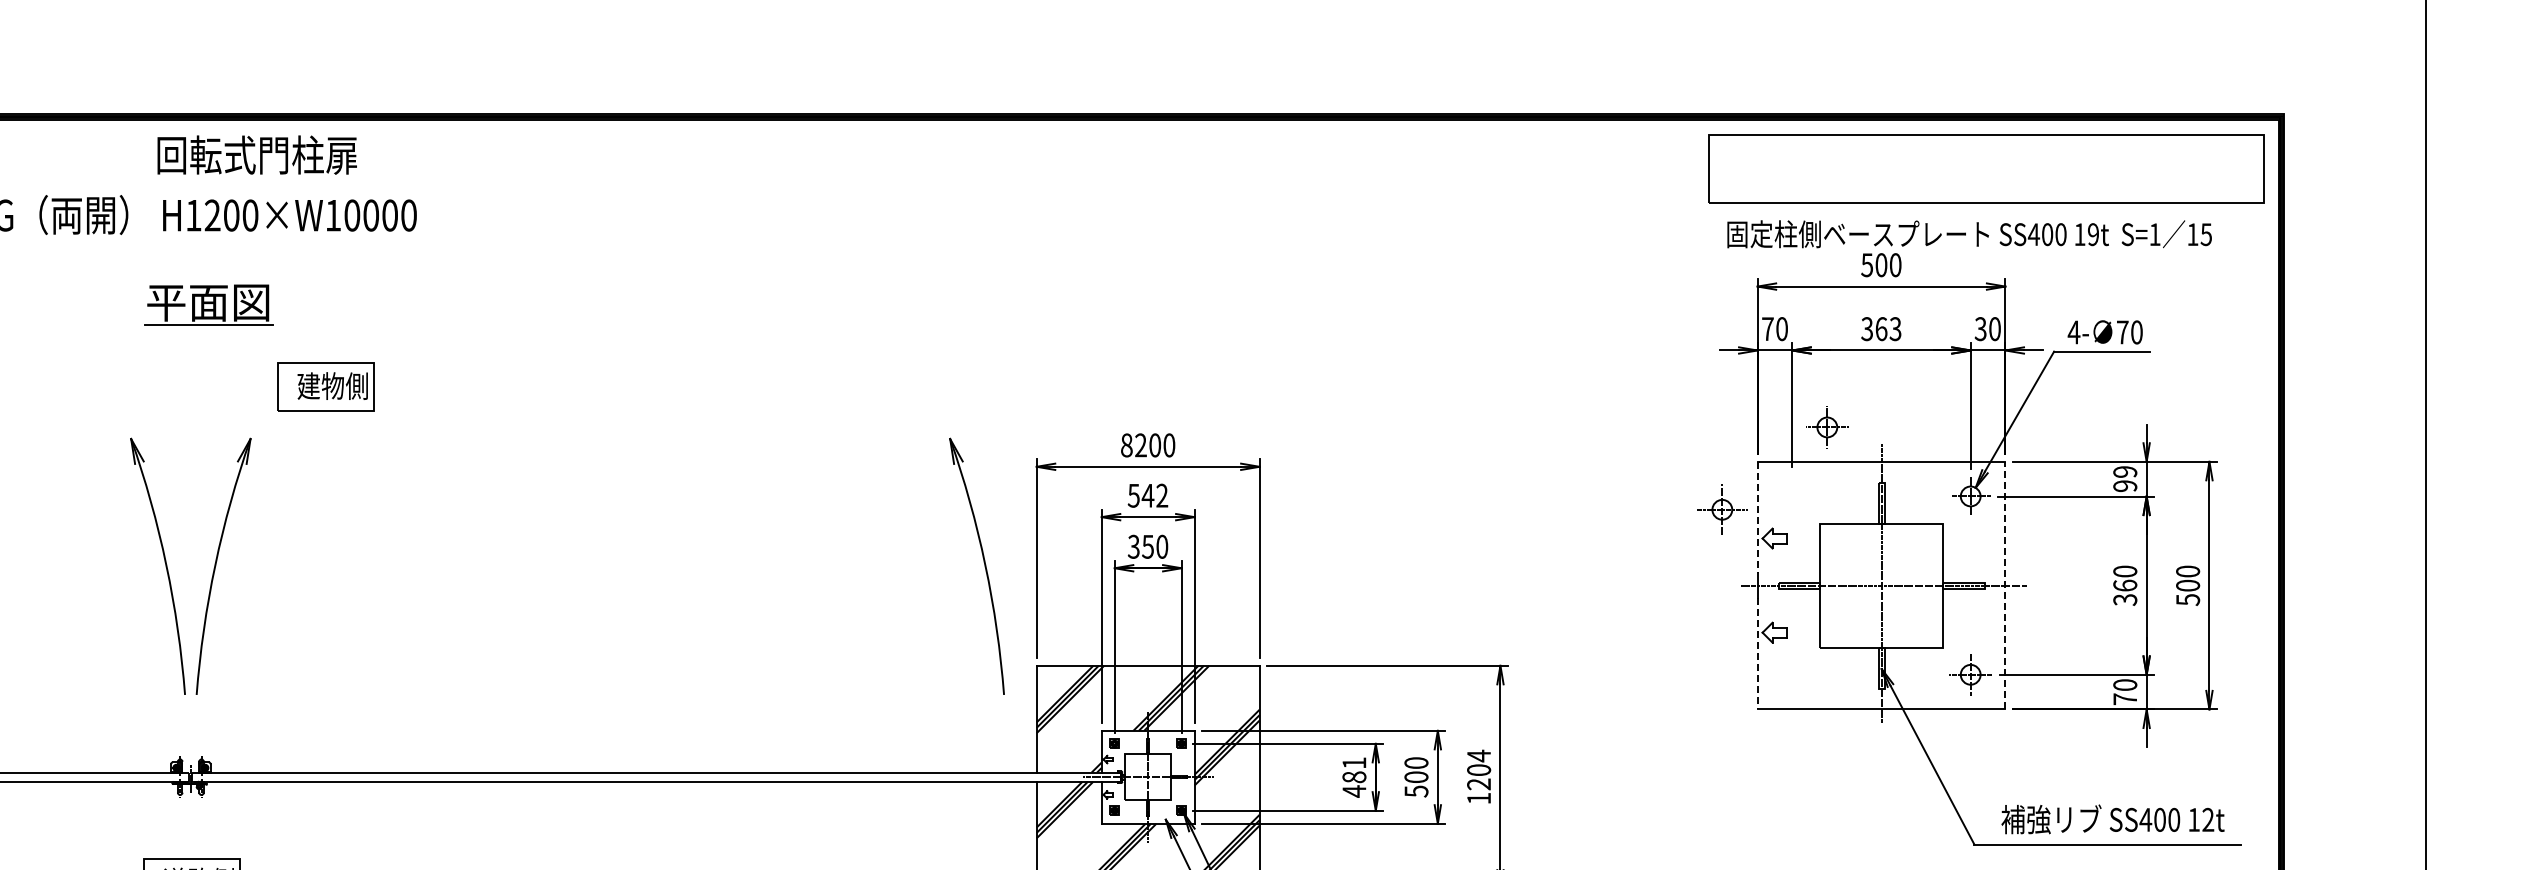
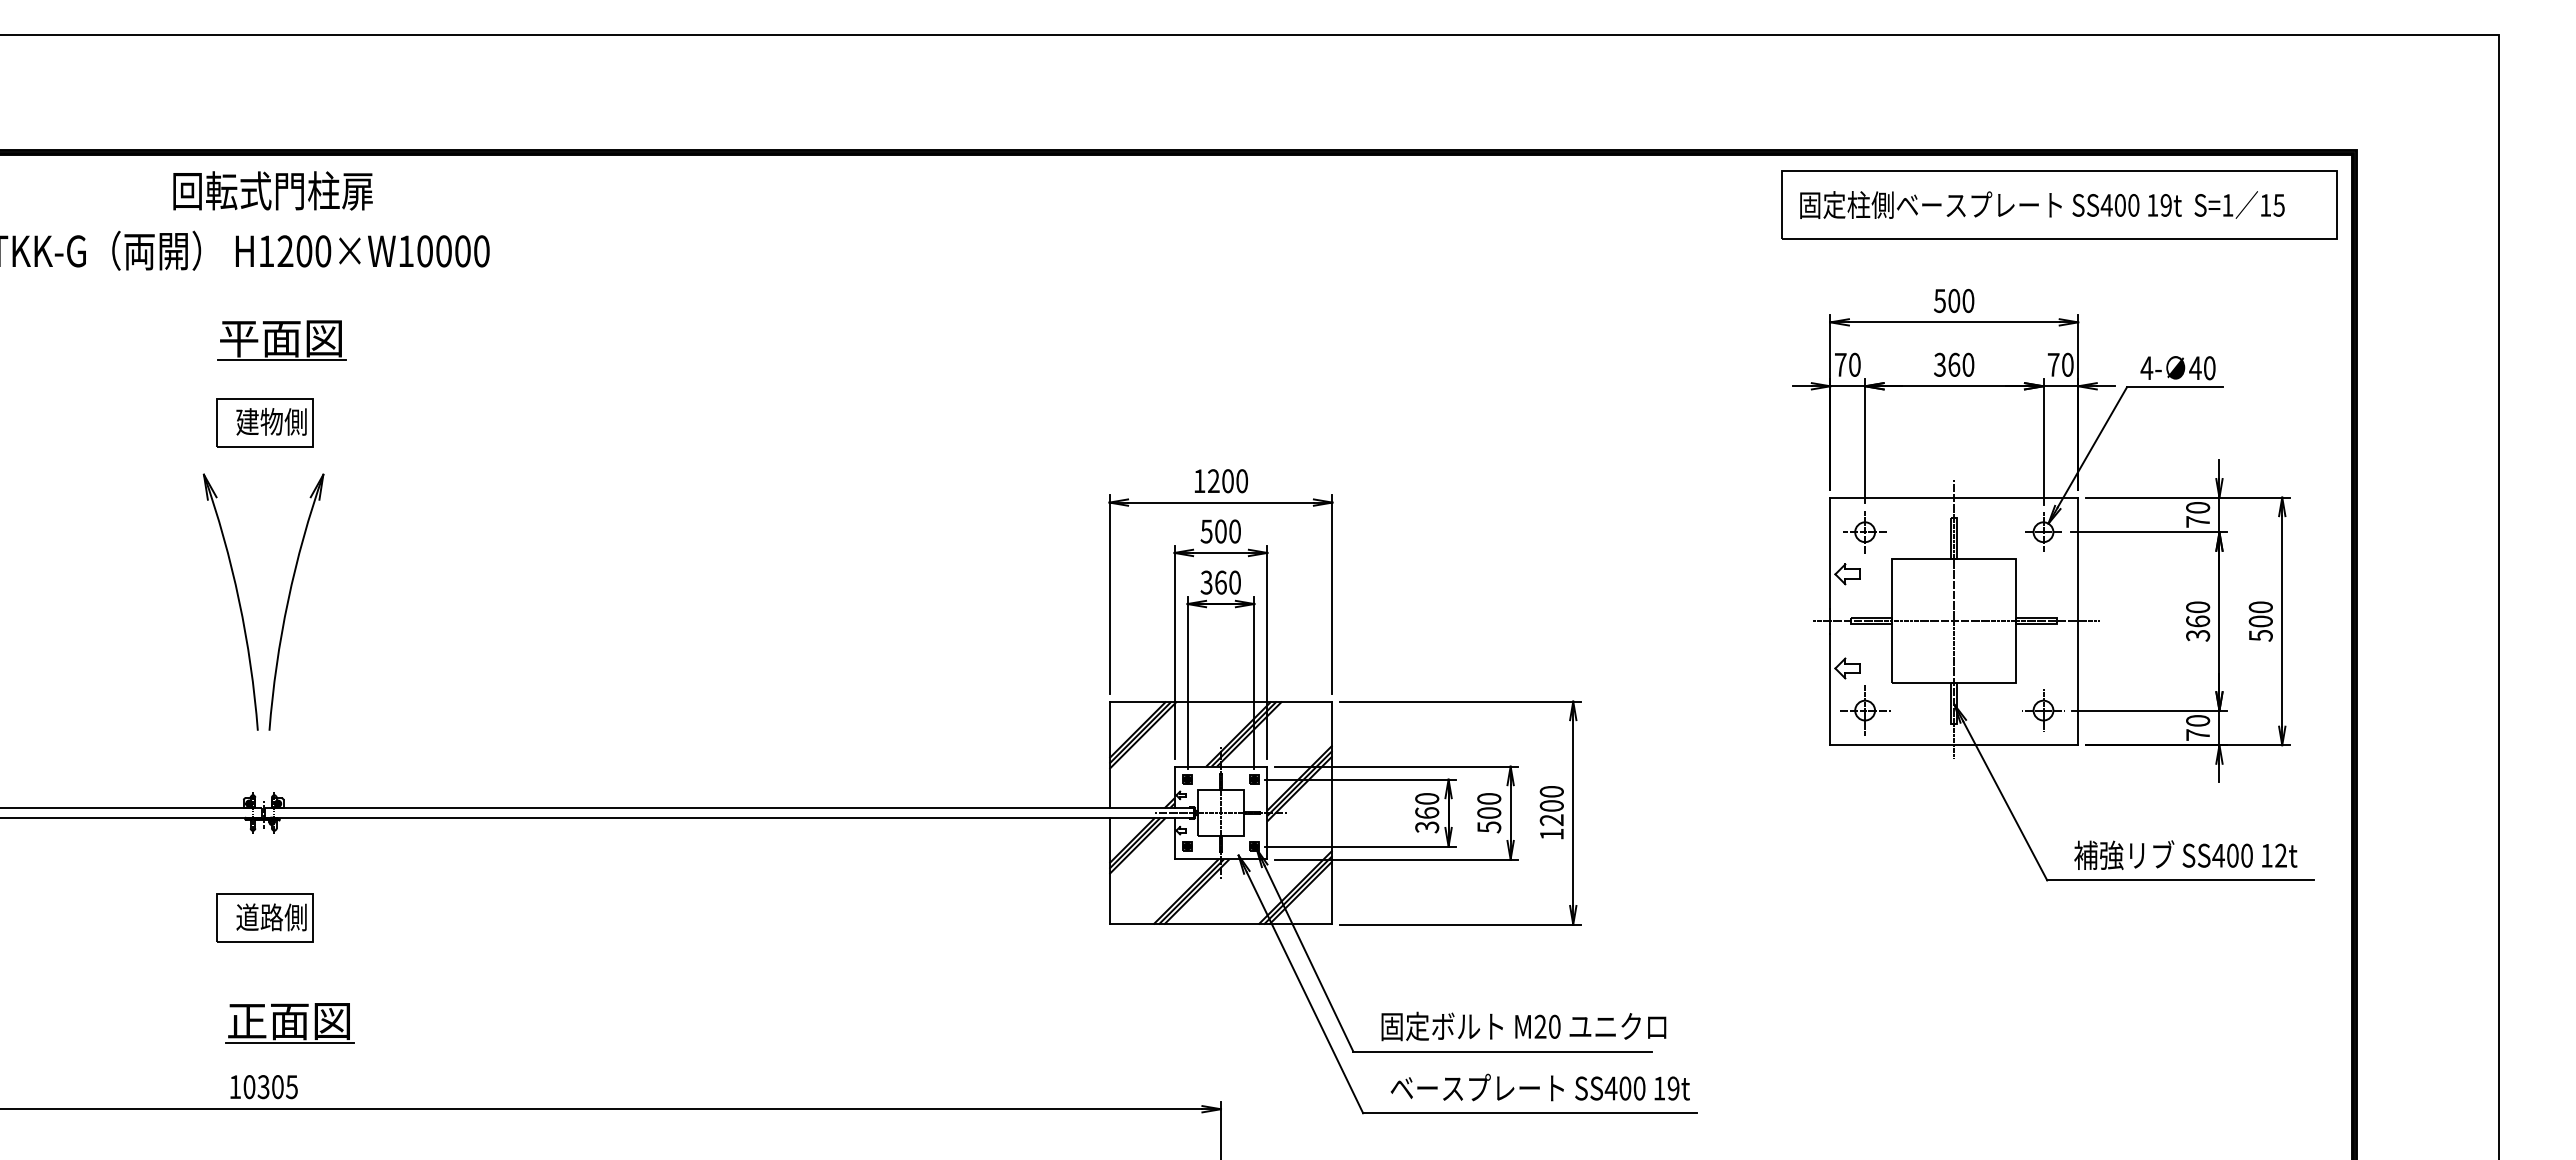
text: (256, 154) -> (272, 190), moved
text: (1969, 233) -> (2042, 204), moved
text: (1895, 328) -> (1968, 364), 363 -> 360
text: (1980, 328) -> (2053, 364), 30 -> 70
text: (2122, 331) -> (2195, 367), 70 -> 40
part: (325, 386) -> (264, 422), moved
part: (1826, 427) -> (1864, 532), moved
text: (1126, 445) -> (1199, 481), 8200 -> 1200
text: (2125, 478) -> (2198, 514), 99 -> 70
text: (1154, 495) -> (1227, 531), 542 -> 500
part: (1722, 509) -> (1865, 710), moved
line: (1757, 517) -> (1830, 553), dashed -> solid
text: (1147, 546) -> (1220, 582), 350 -> 360
part: (983, 563) -> (1056, 599), removed
line: (2005, 585) -> (2078, 621), dashed -> solid
line: (1757, 653) -> (1830, 689), dashed -> solid
text: (1478, 755) -> (1551, 791), 1204 -> 1200
text: (1354, 777) -> (1427, 813), 481 -> 360

